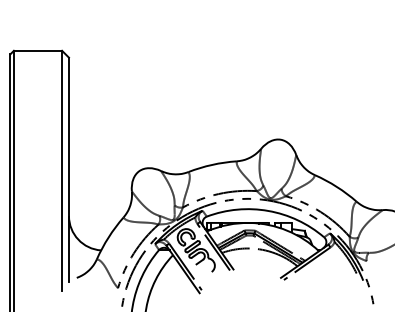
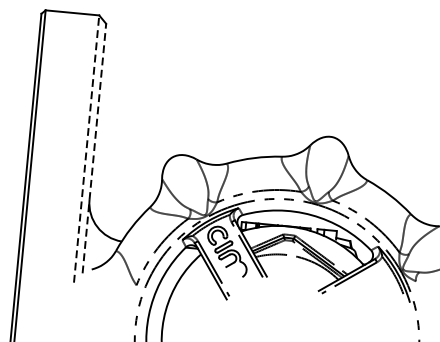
line: (68, 169) -> (93, 148), solid -> dashed
line: (62, 170) -> (87, 148), solid -> dashed

